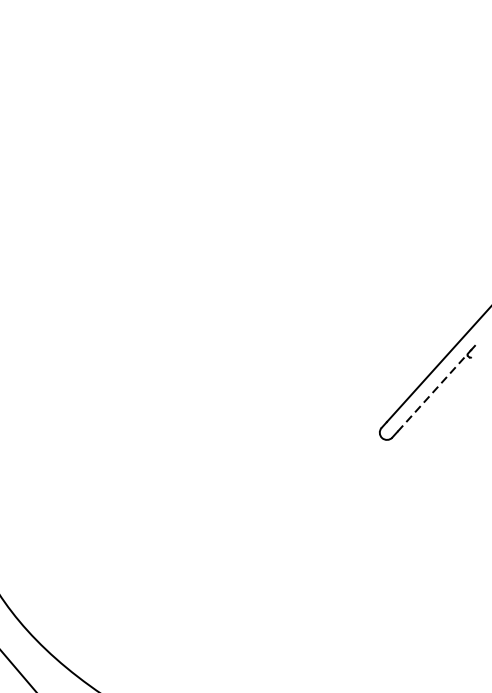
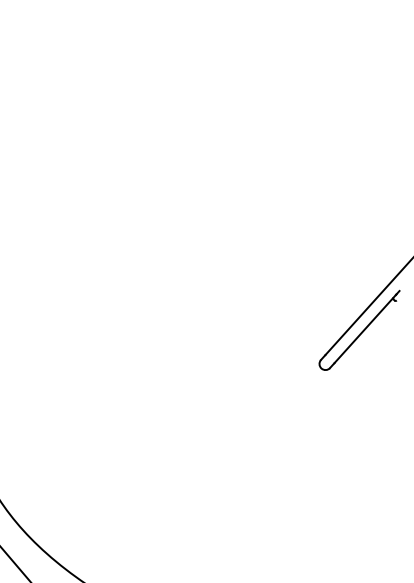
line: (434, 391) -> (365, 329), dashed -> solid

